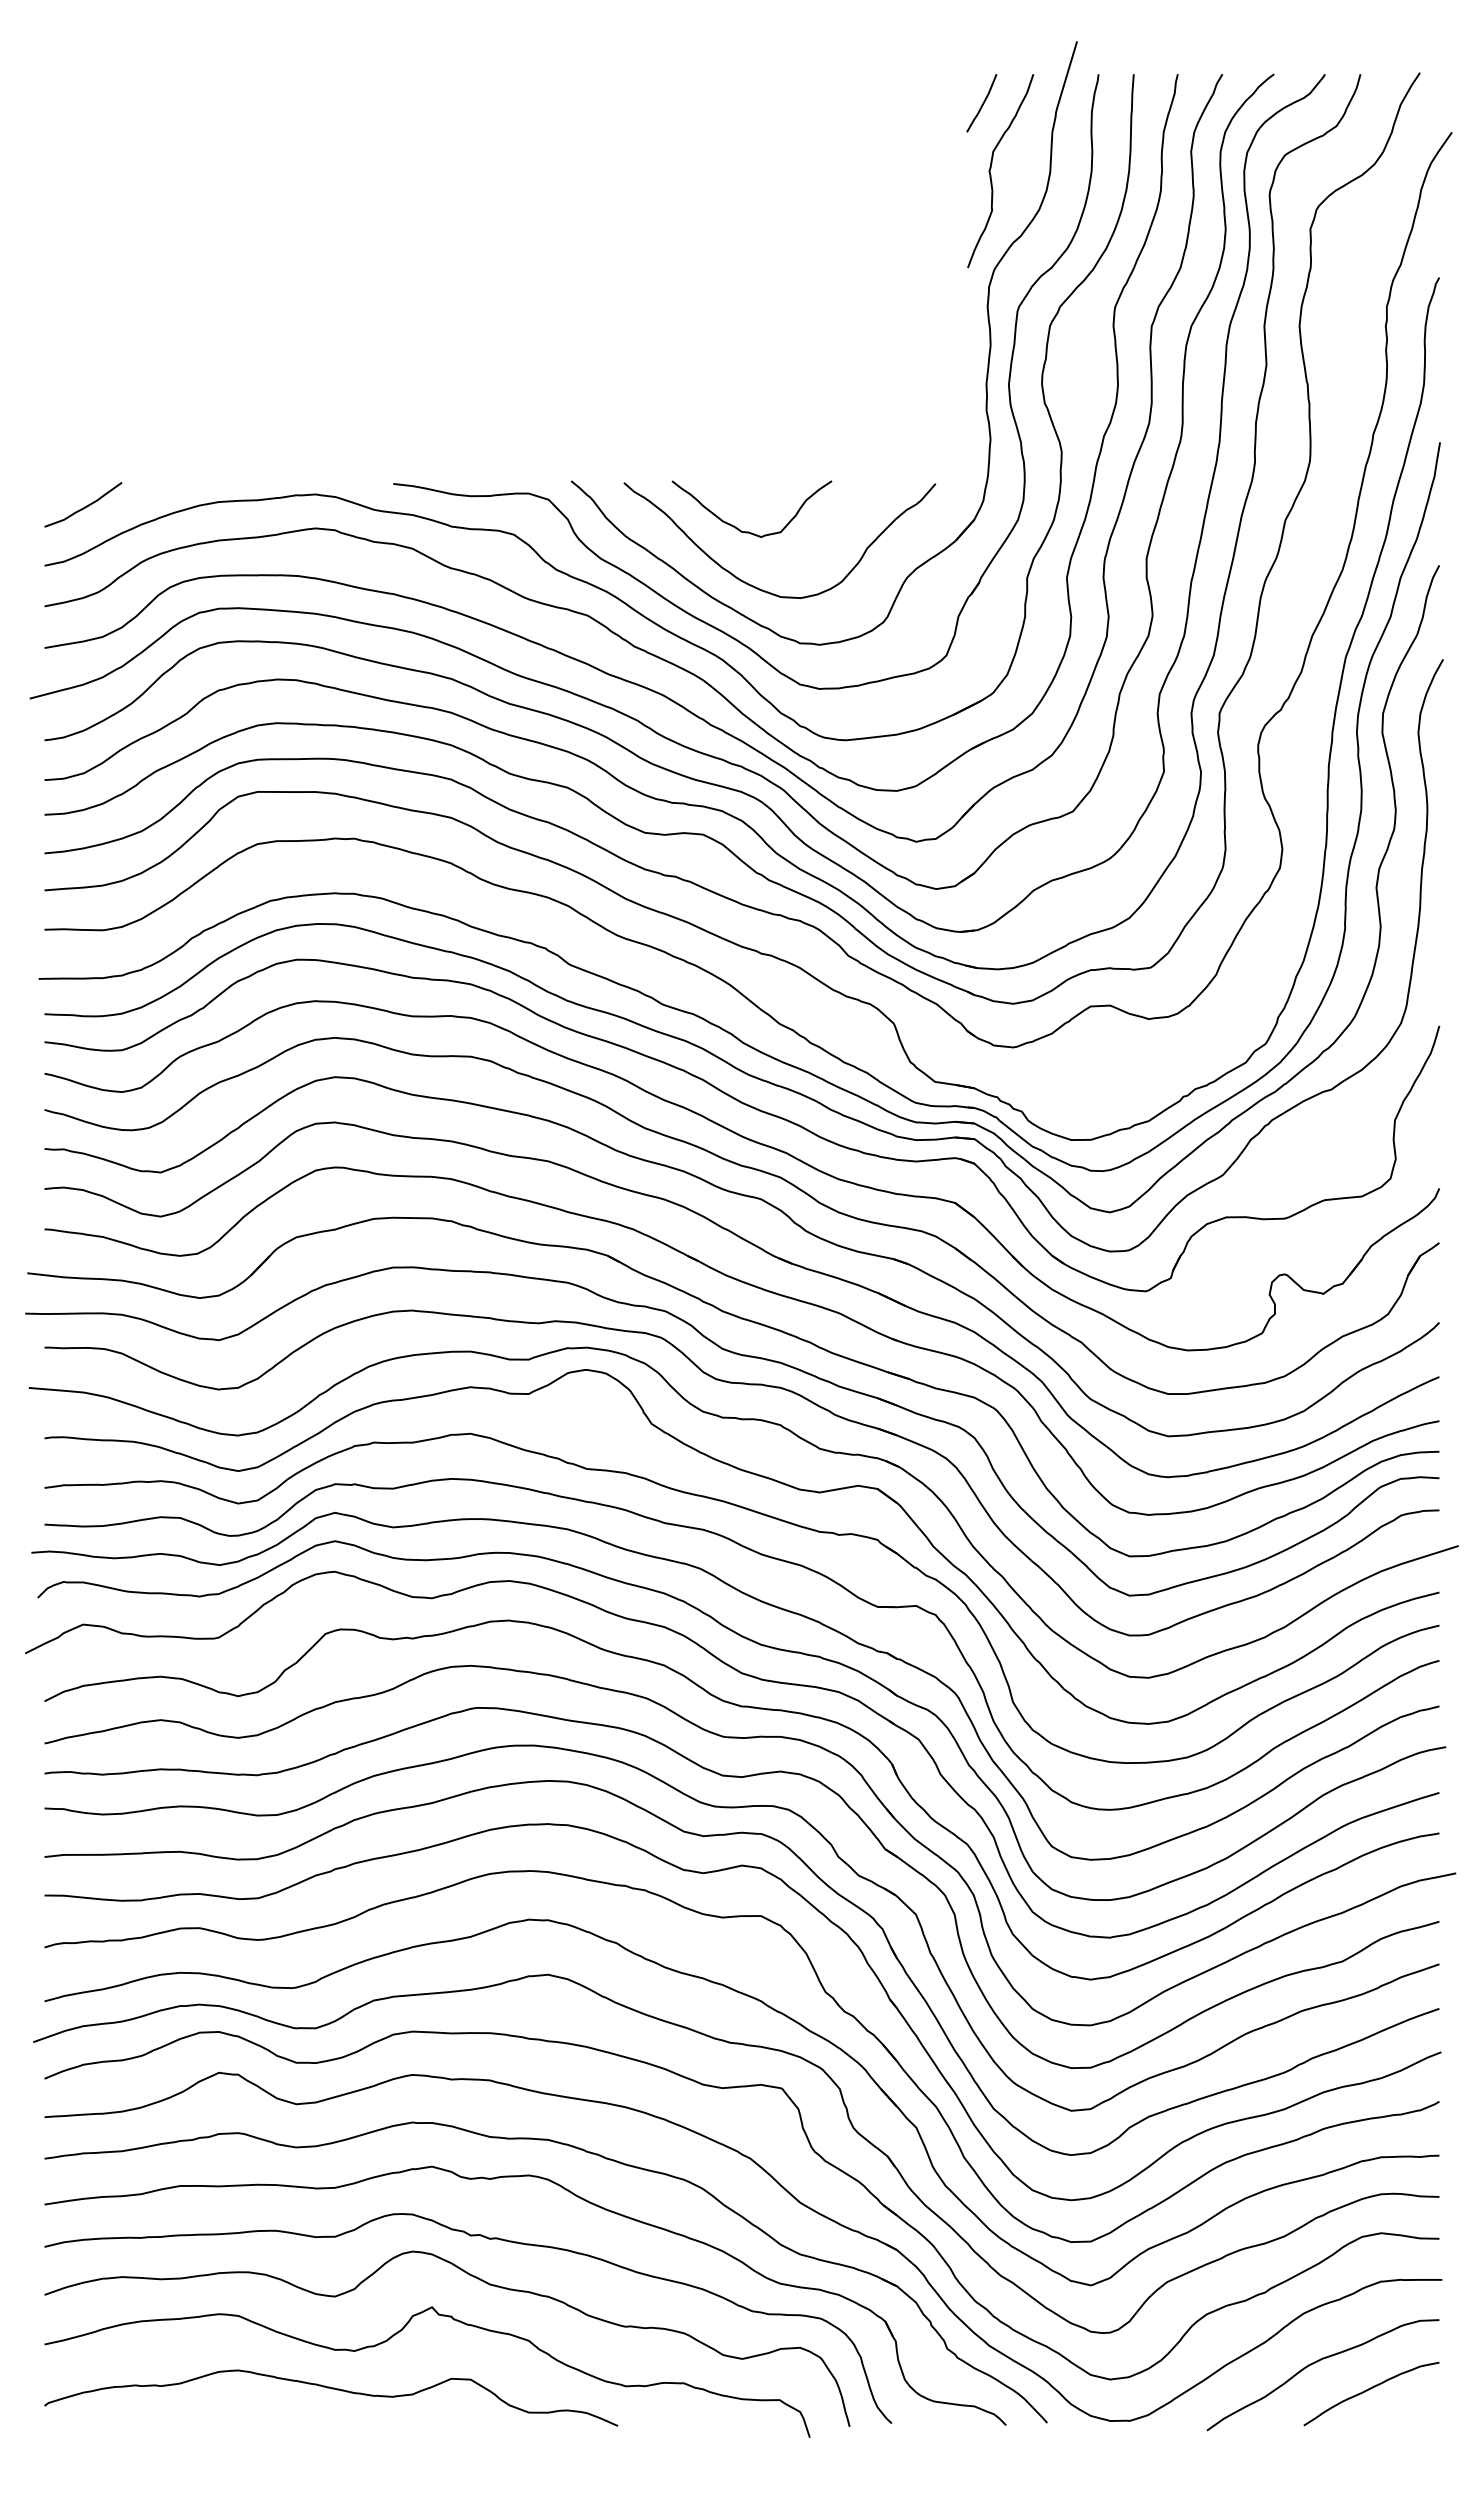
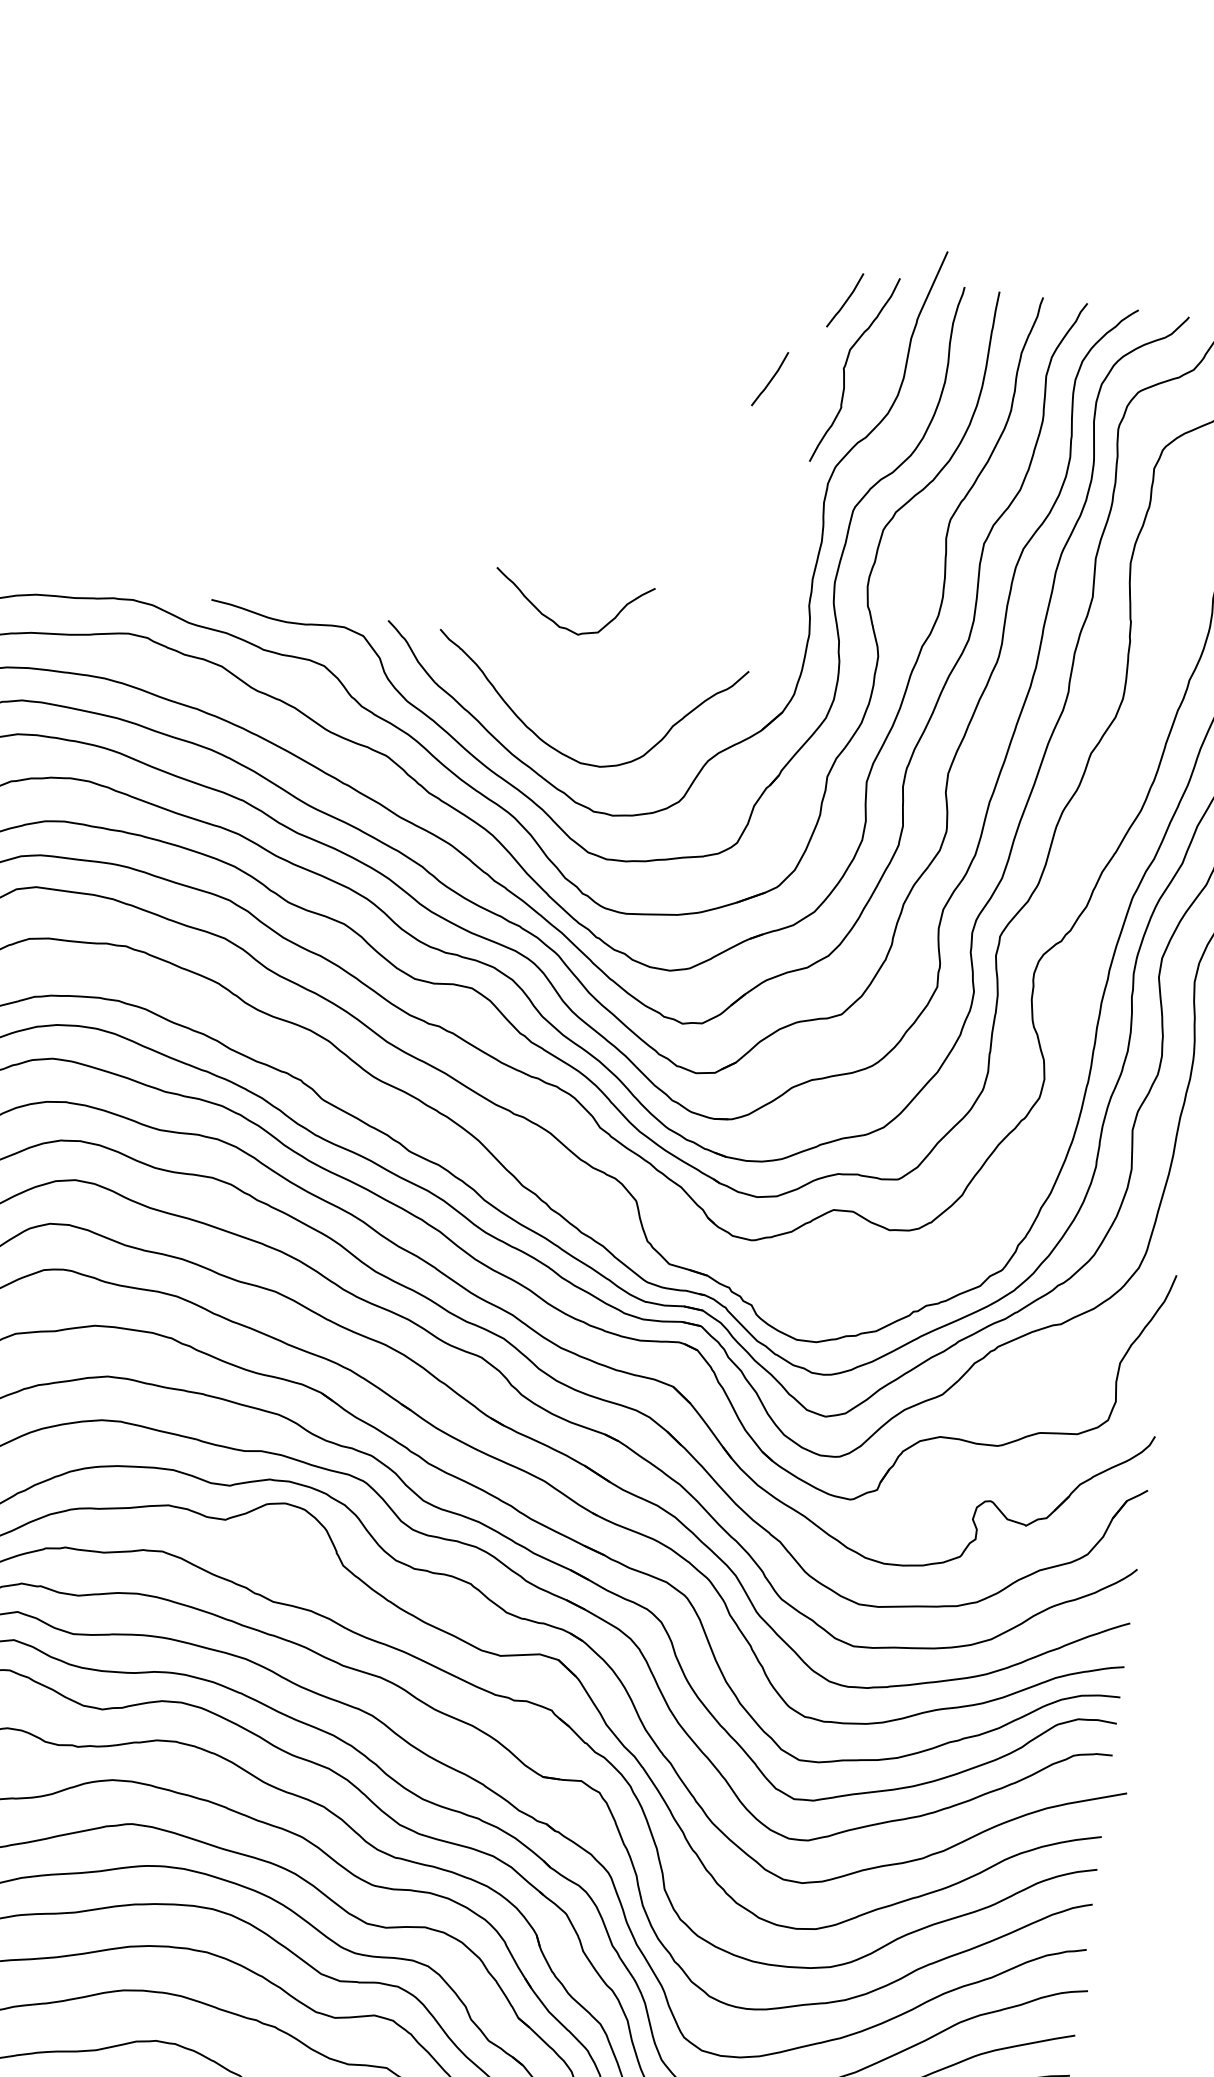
curve: (918, 191) -> (770, 379), added
curve: (749, 531) -> (567, 627), moved

